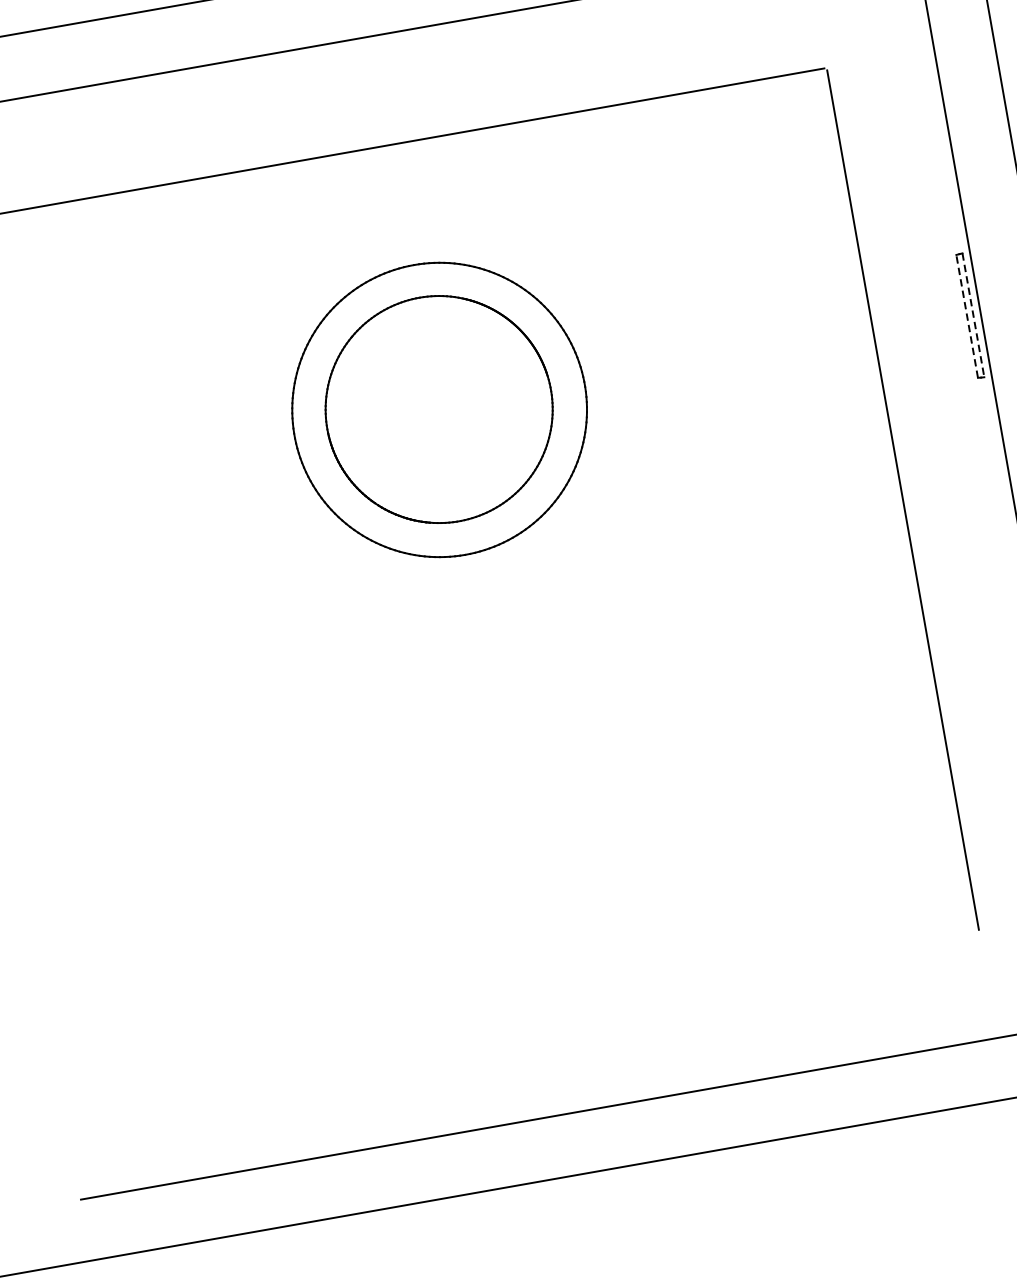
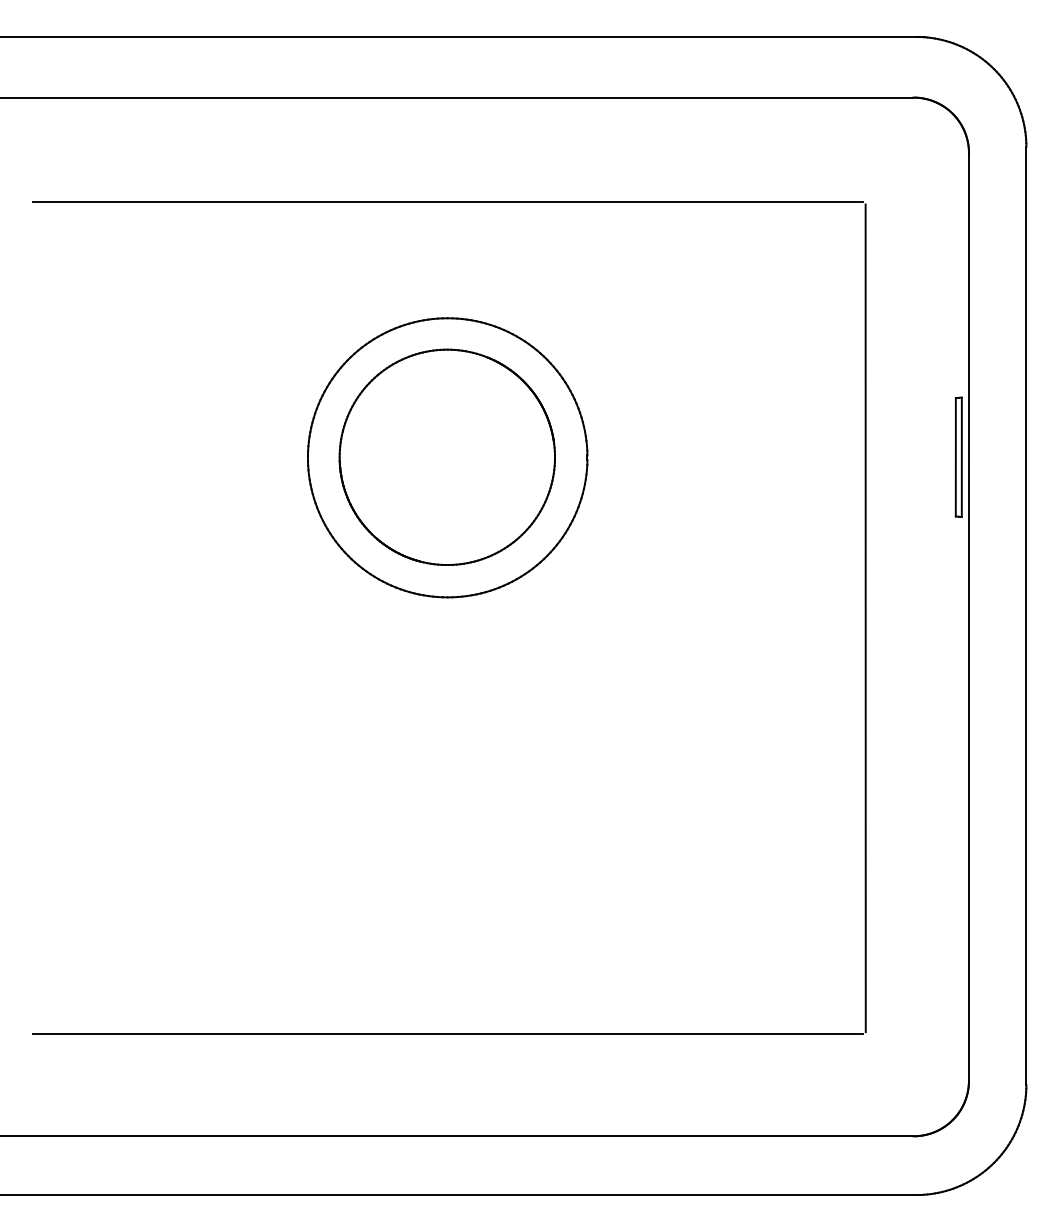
line: (966, 315) -> (955, 456), dashed -> solid
line: (973, 315) -> (961, 457), dashed -> solid
line: (545, 1008) -> (447, 1034), added

